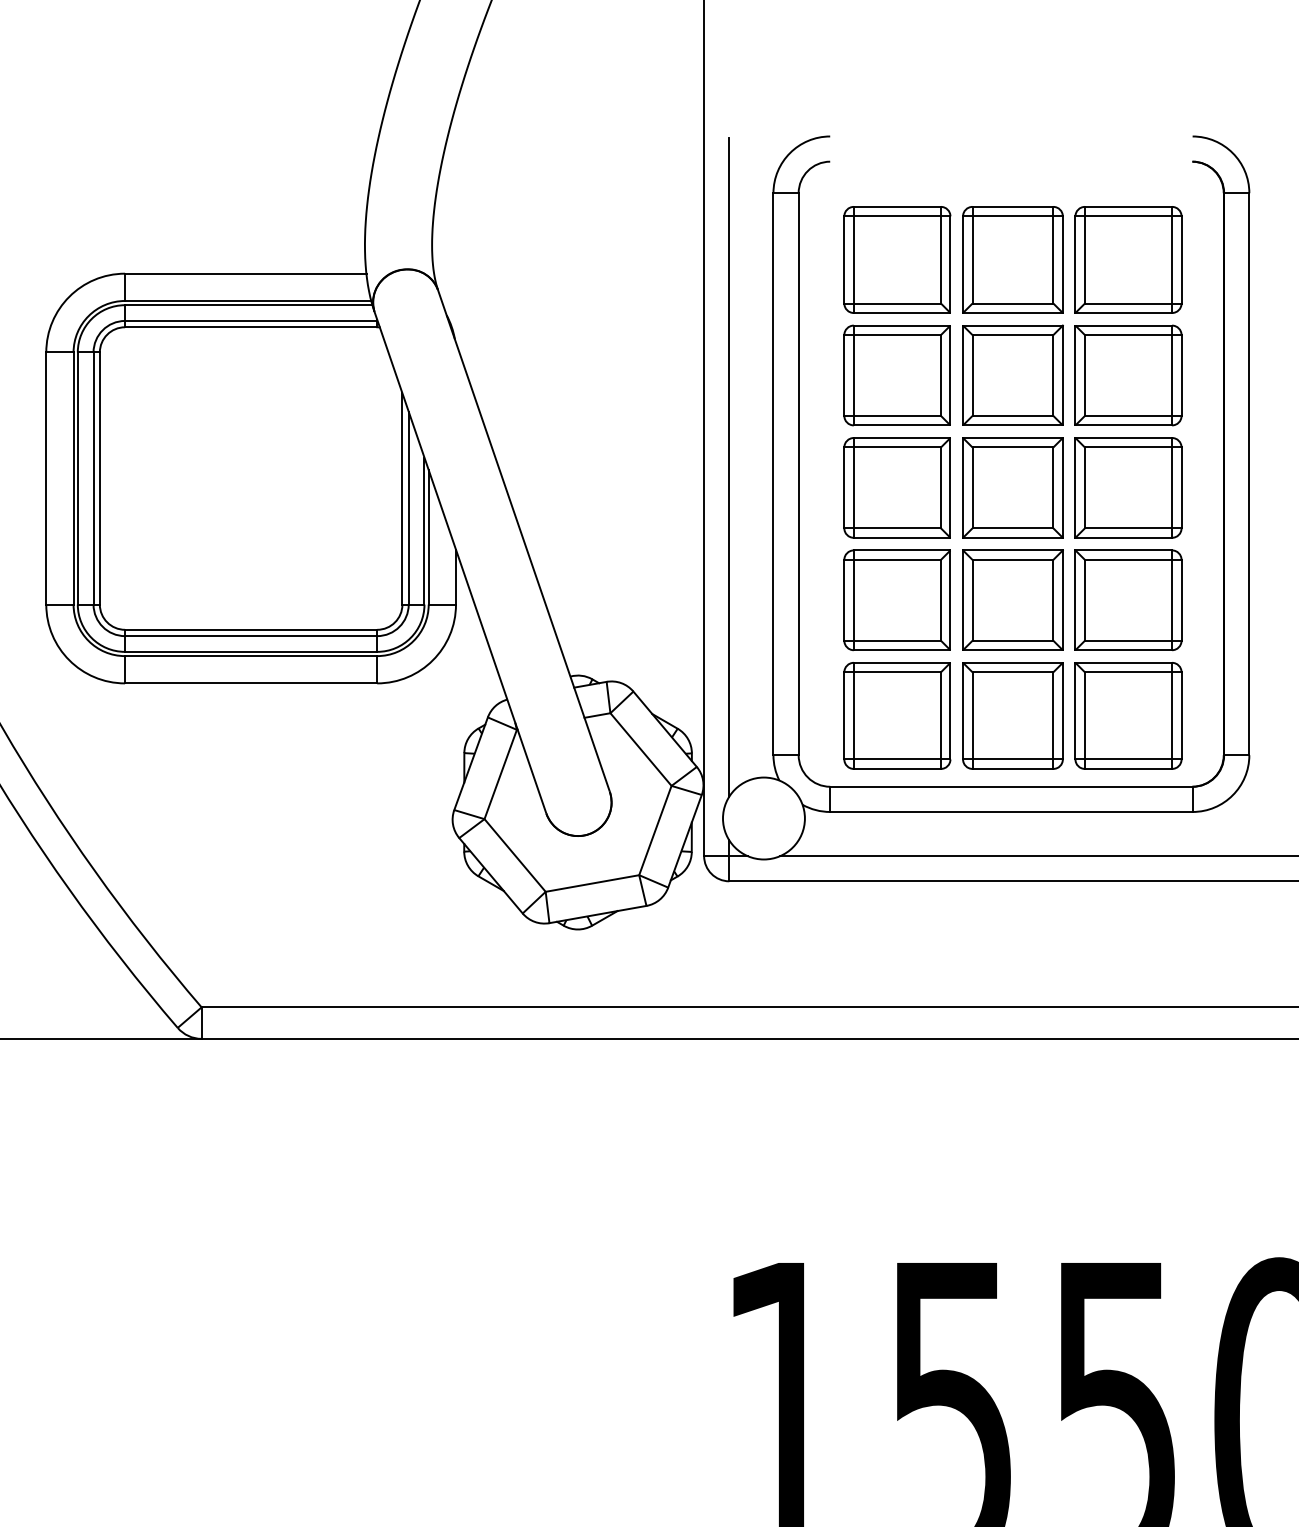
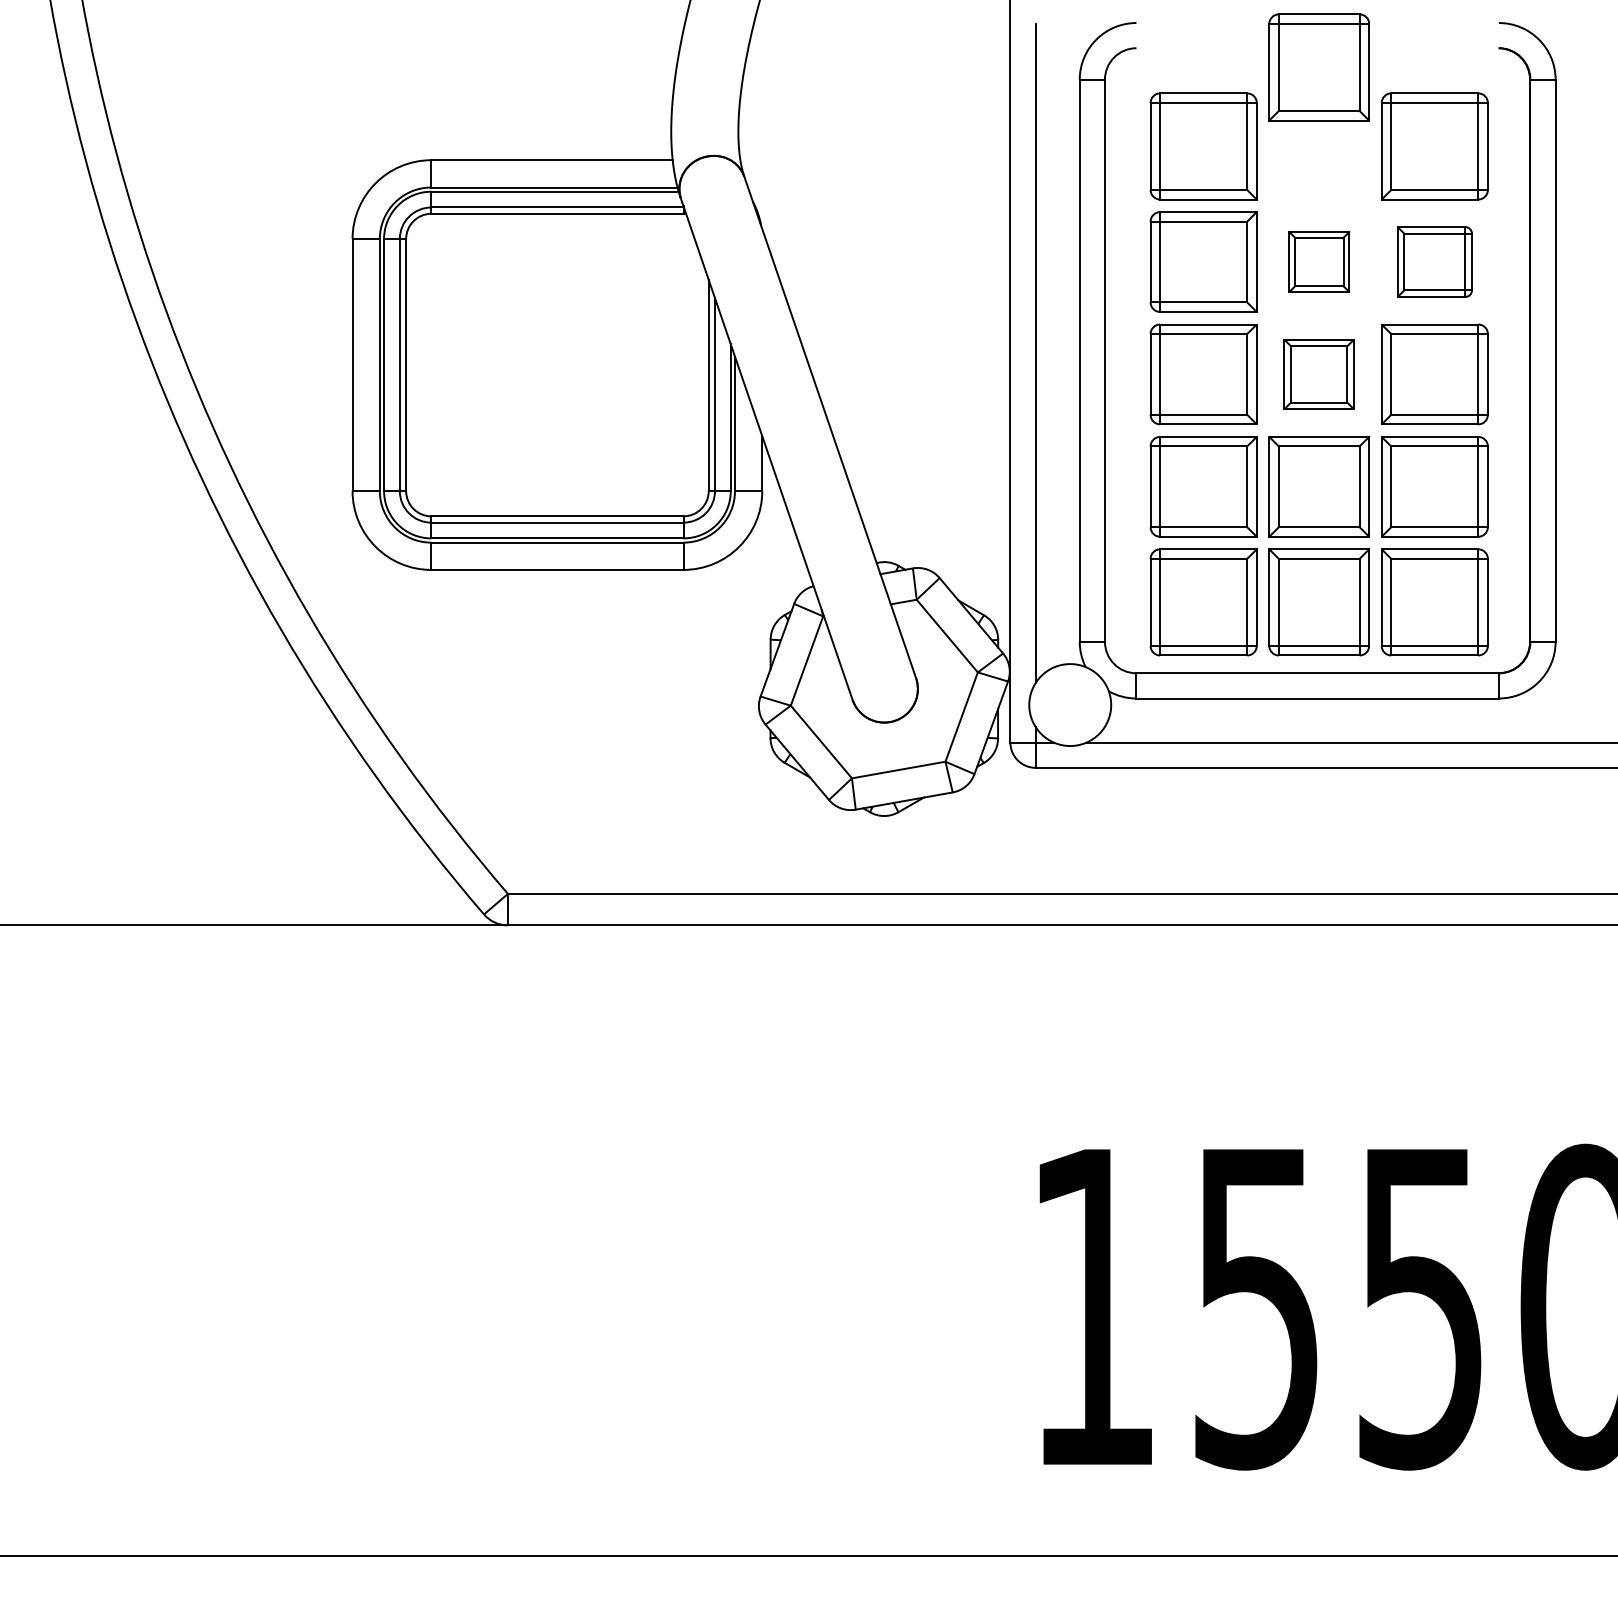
part: (1012, 259) -> (1318, 67), moved
part: (1013, 374) -> (1319, 261), size x0.6
part: (1128, 374) -> (1434, 261), size x0.7
part: (1012, 487) -> (1318, 374), size x0.7

